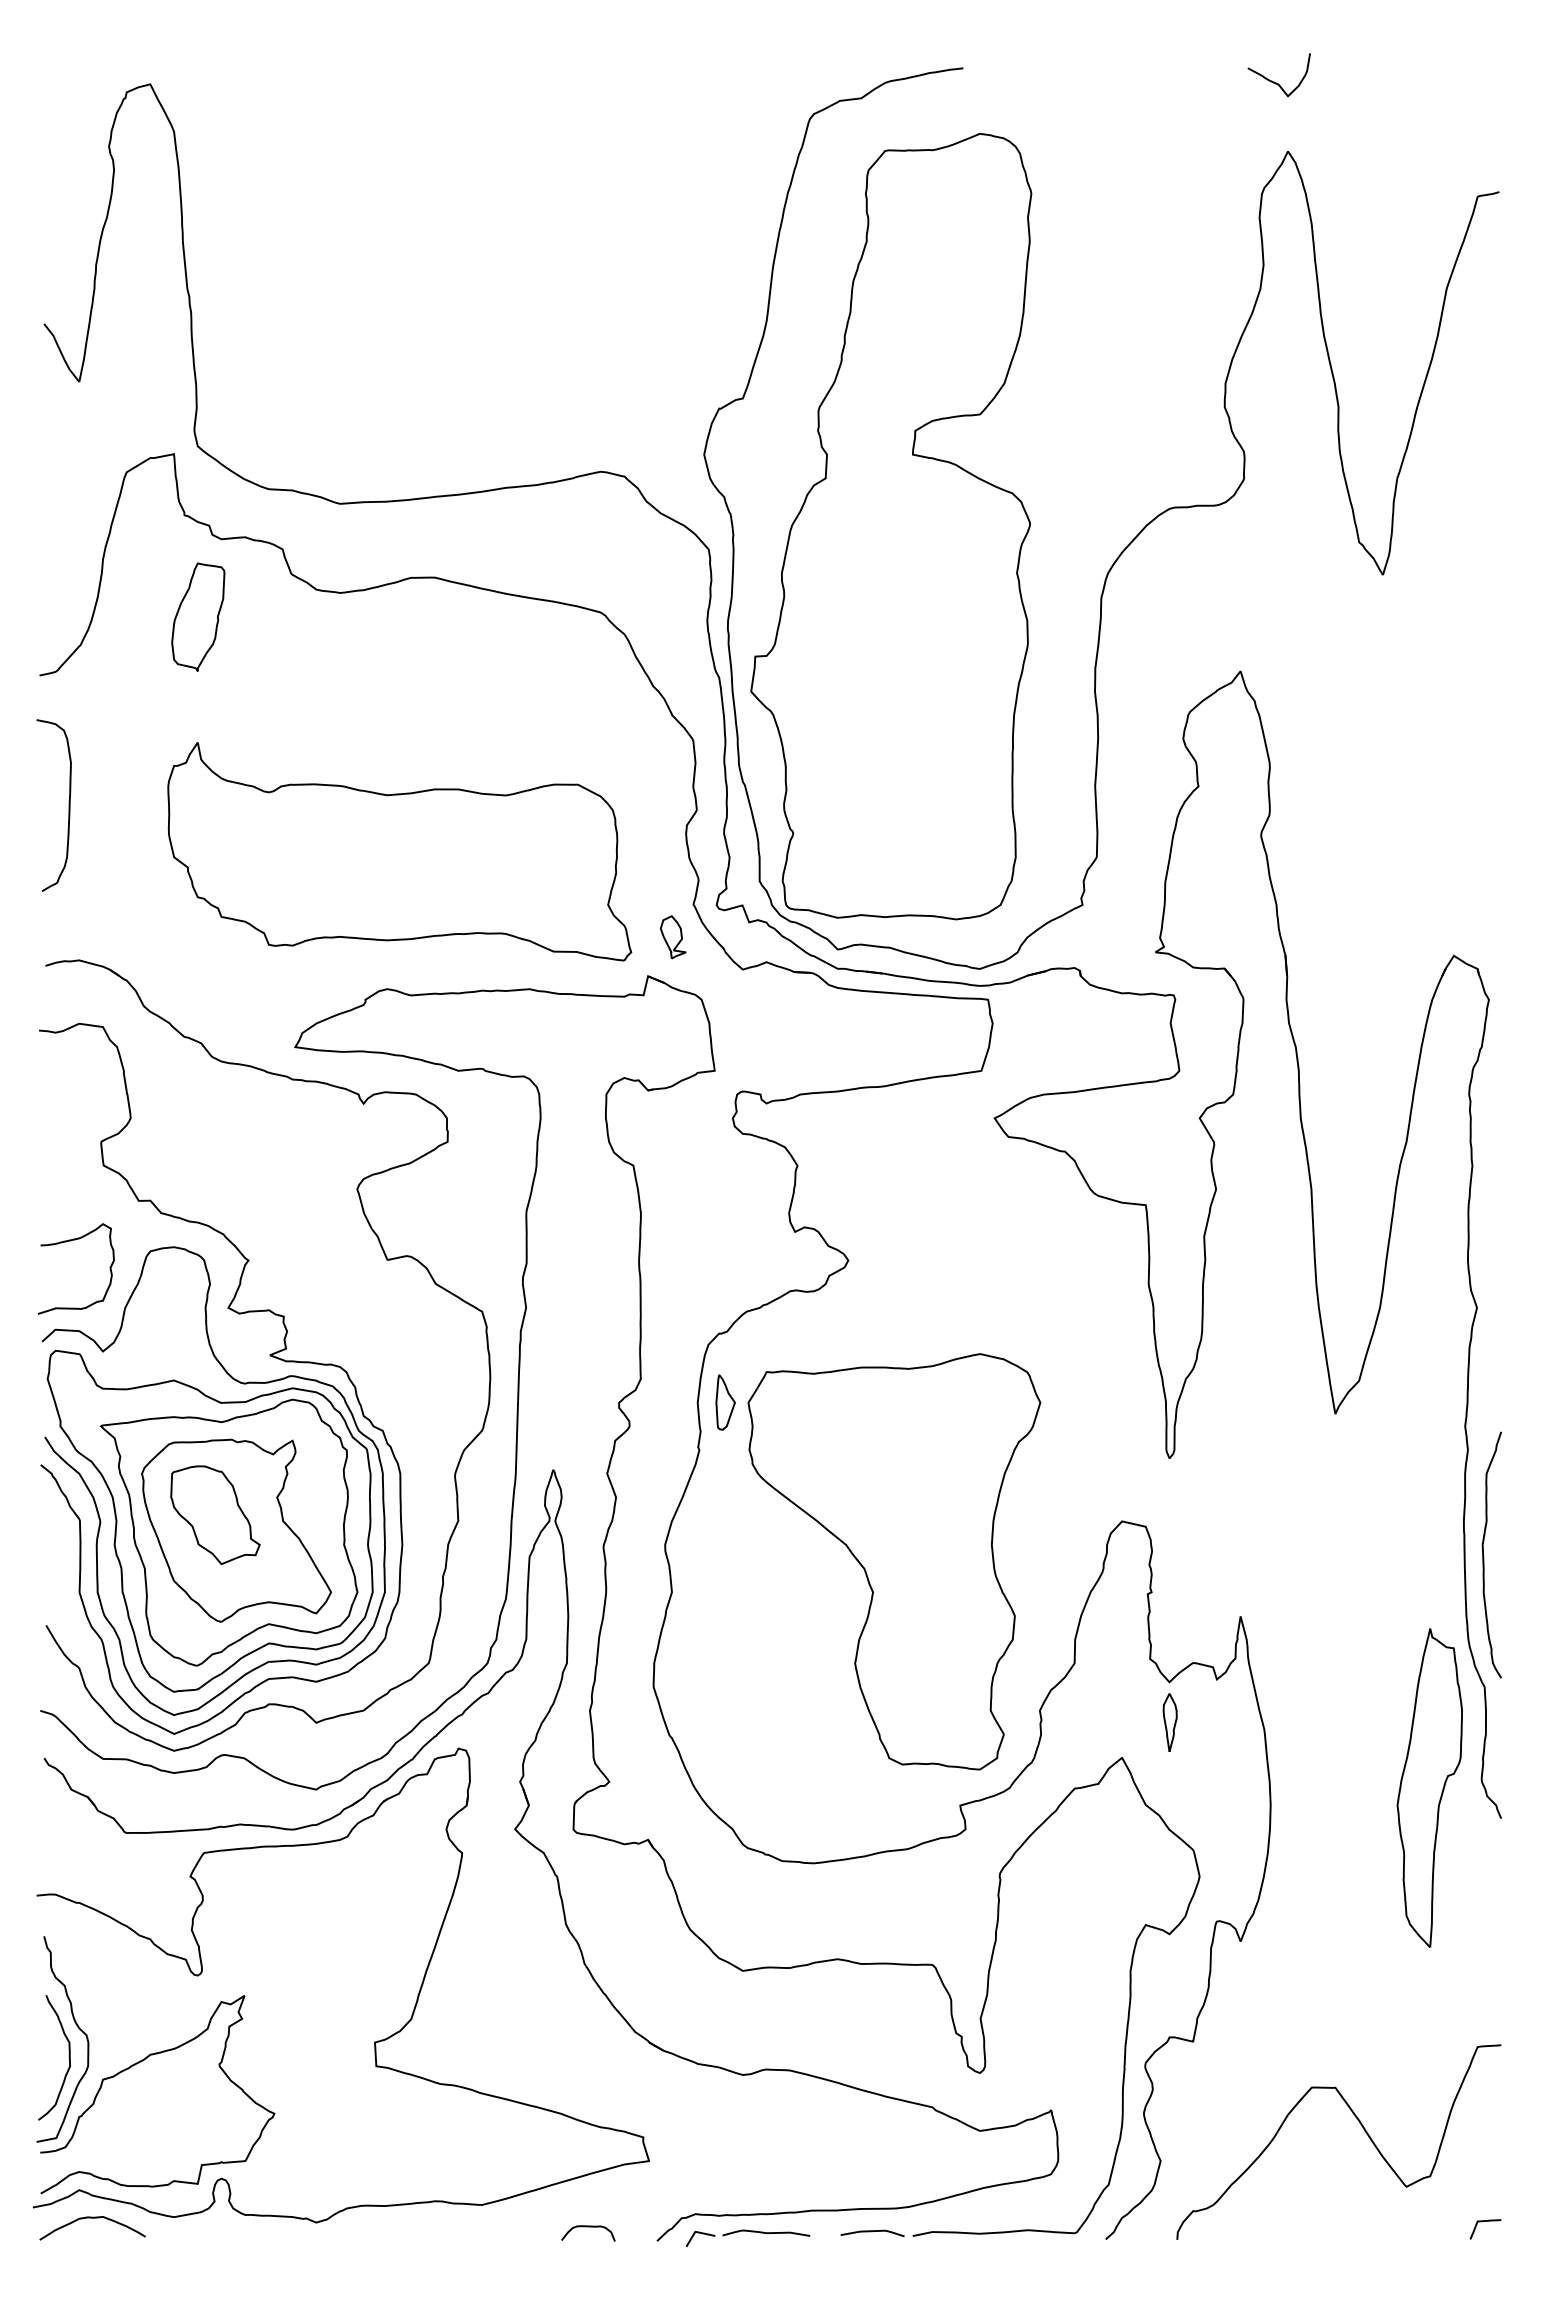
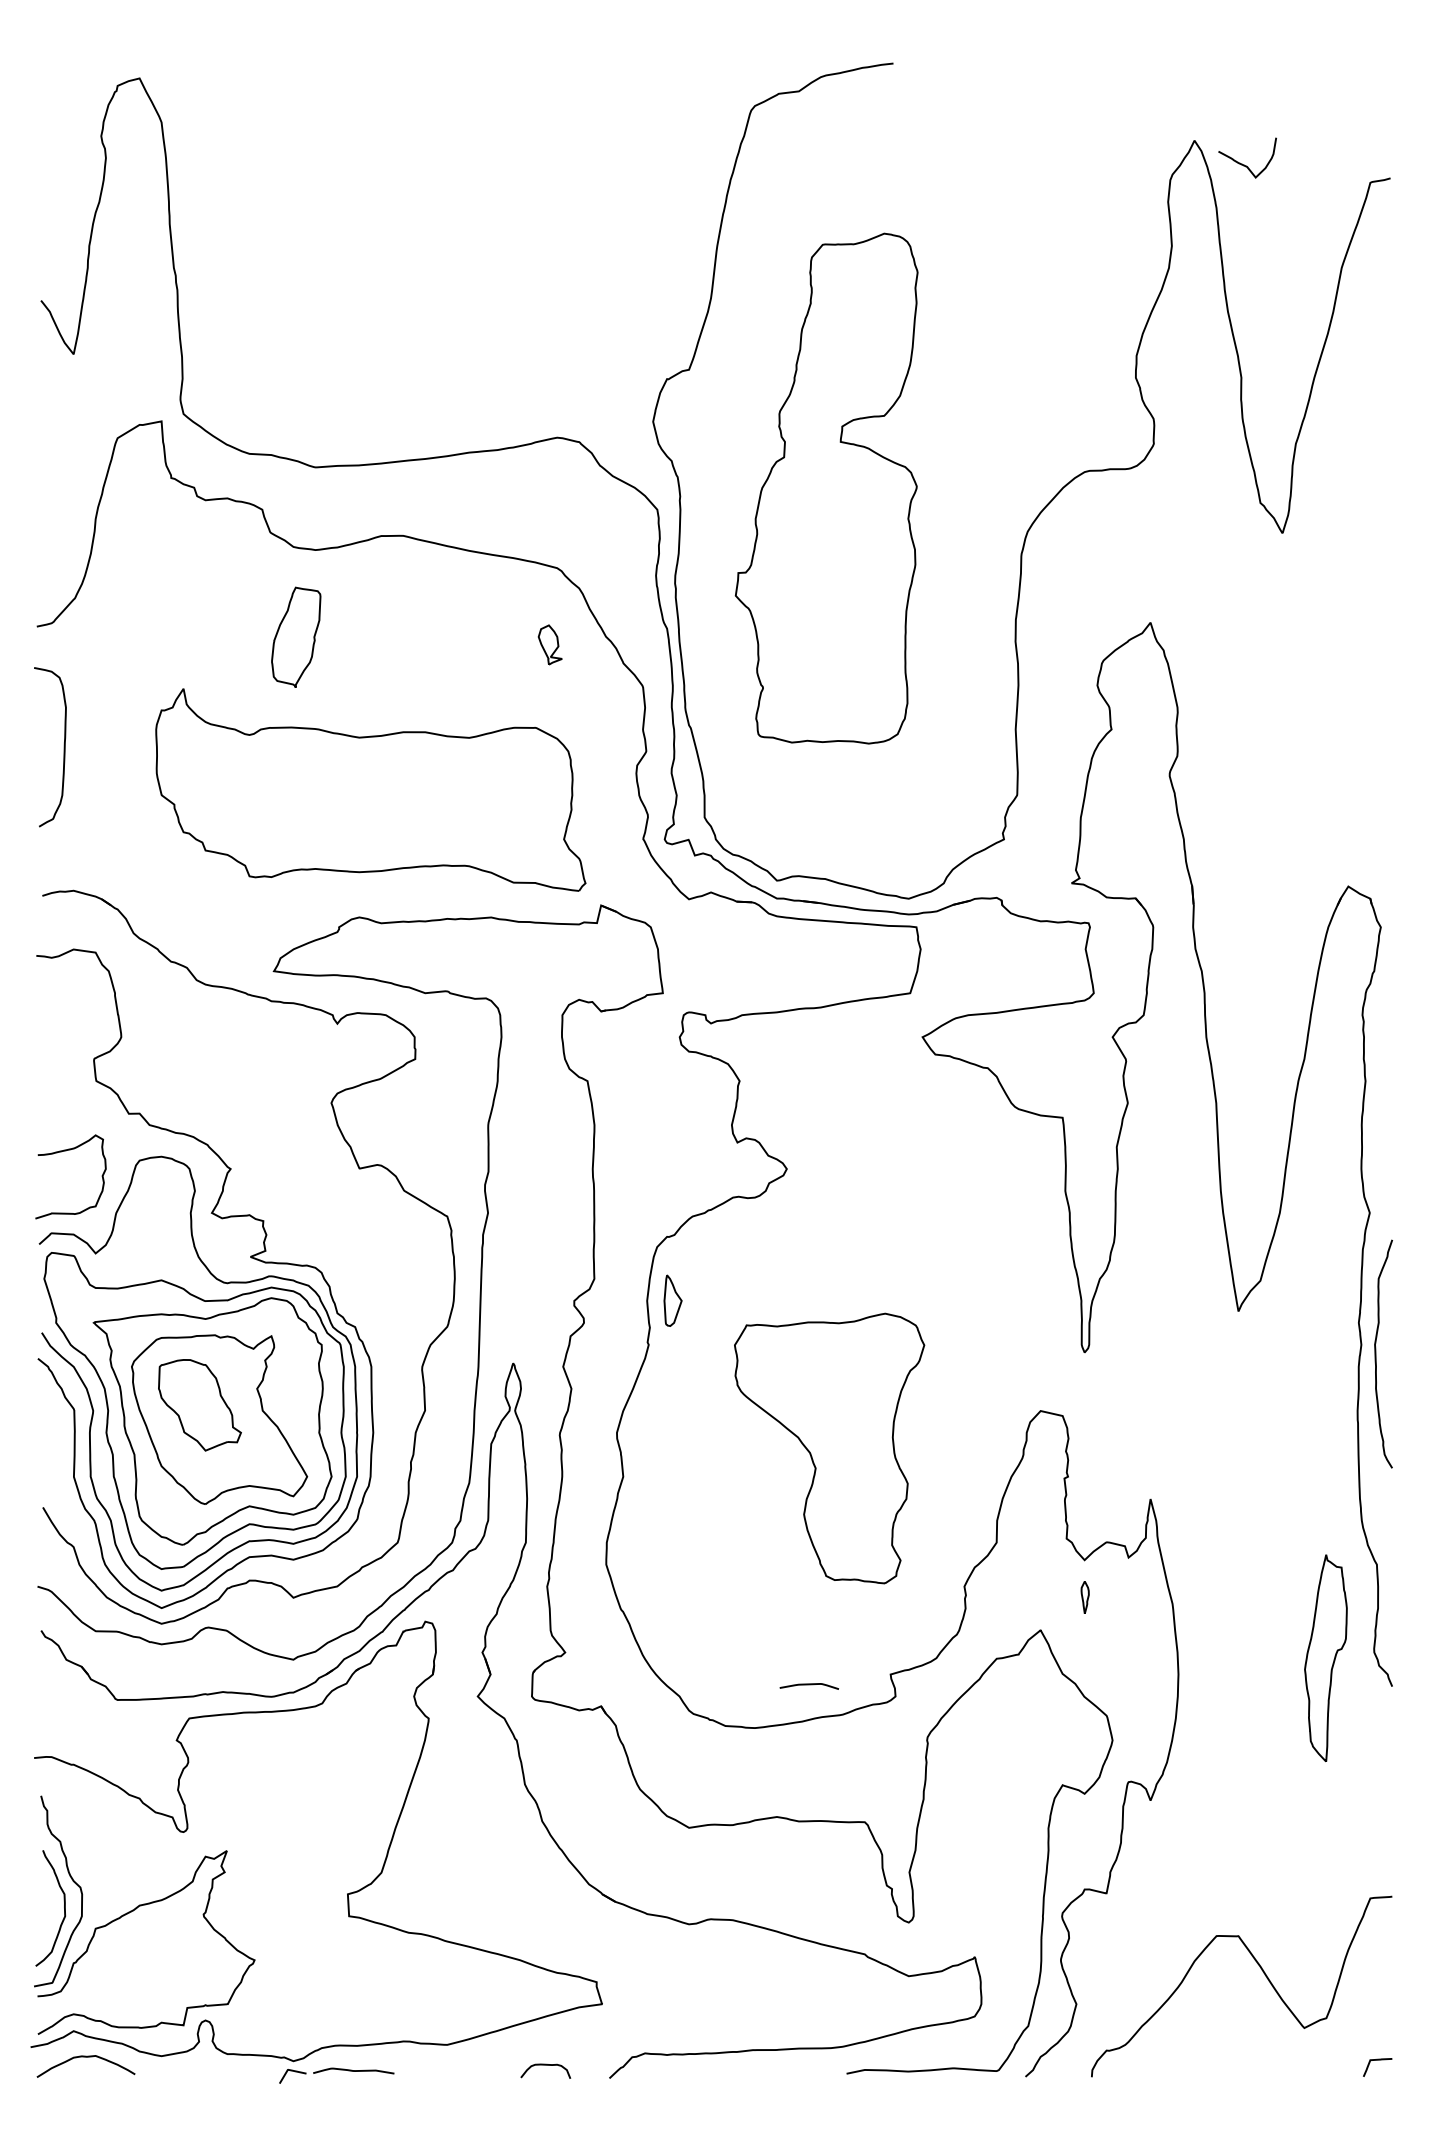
curve: (1274, 81) -> (1243, 163), moved
part: (891, 526) -> (826, 488), size x0.7
part: (198, 616) -> (296, 636), moved
part: (672, 937) -> (549, 645), moved
curve: (1484, 1556) -> (1376, 1355), moved
part: (894, 1561) -> (829, 1448), size x0.7
part: (1169, 1722) -> (1084, 1597), size x0.6
part: (1429, 1787) -> (1325, 1657), size x0.7
curve: (872, 2232) -> (809, 1685), moved
part: (747, 2237) -> (336, 2075), moved

